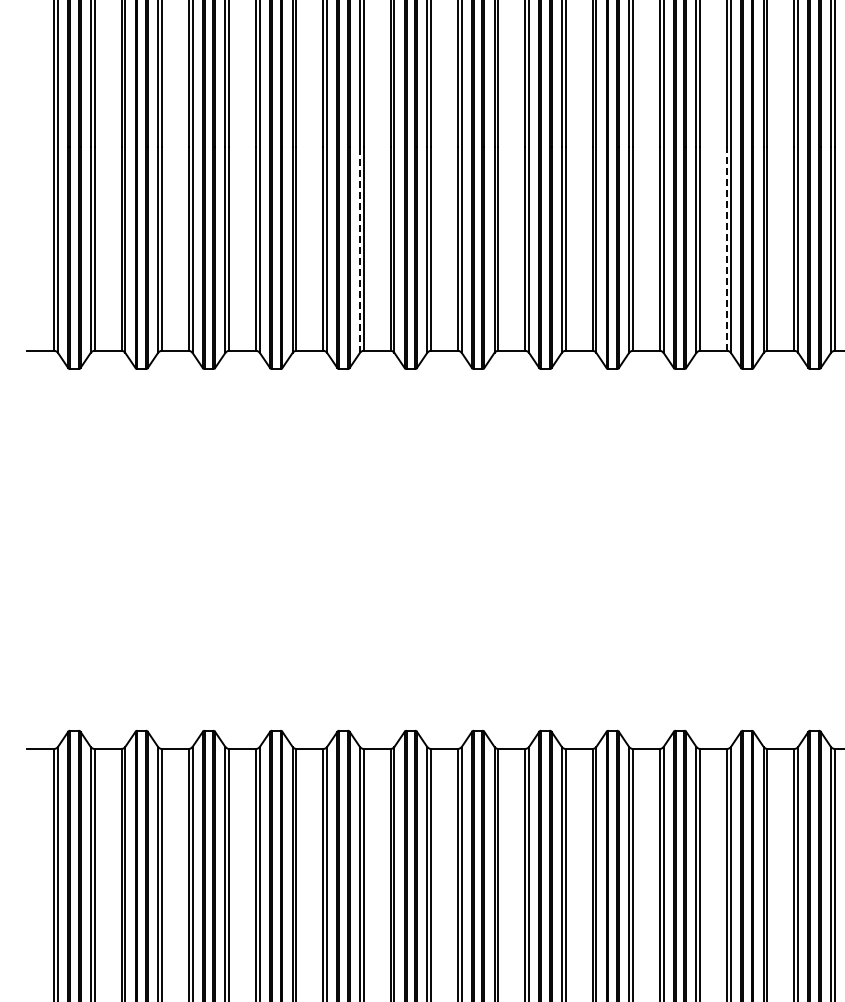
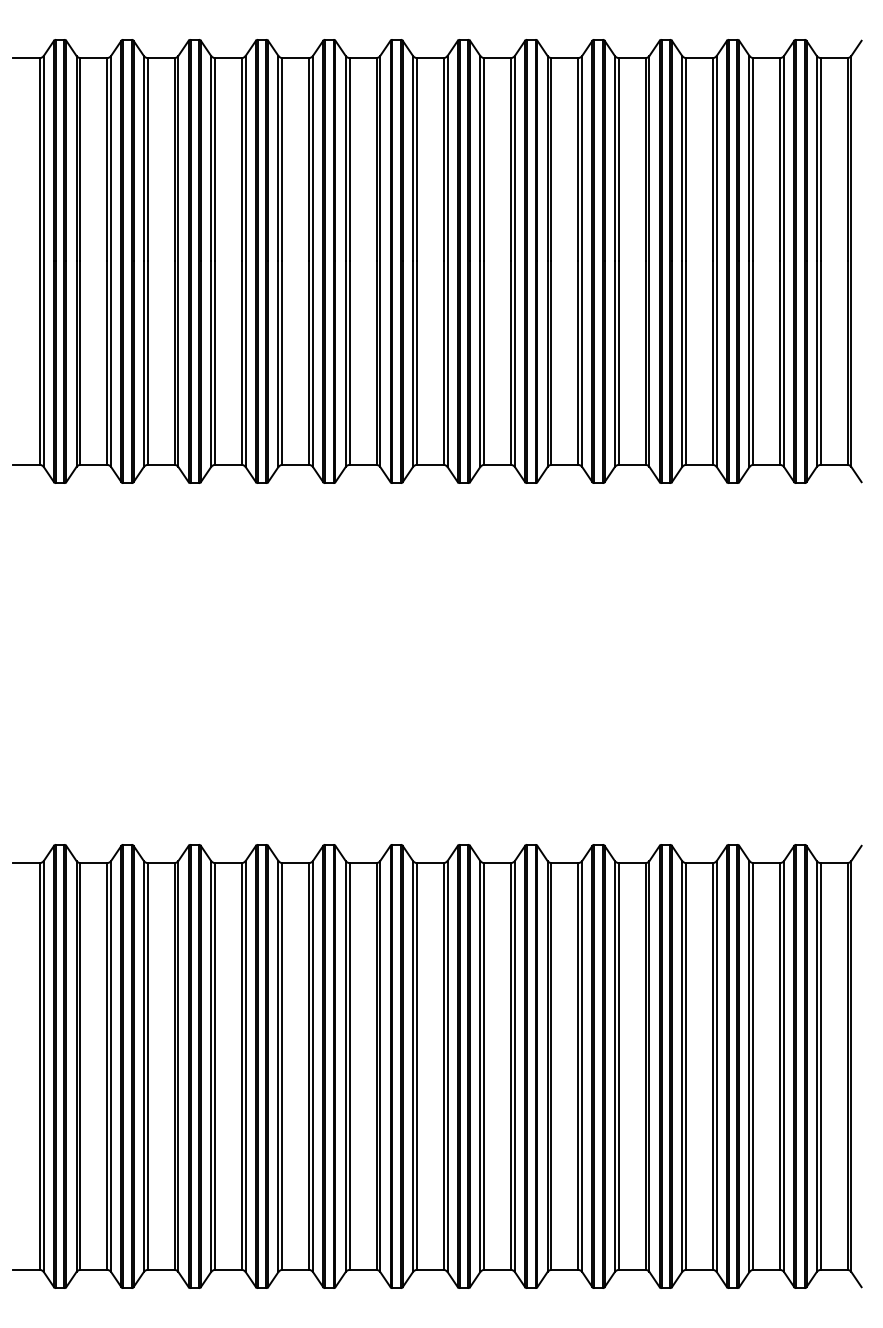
line: (726, 249) -> (712, 363), dashed -> solid
line: (359, 250) -> (345, 364), dashed -> solid

